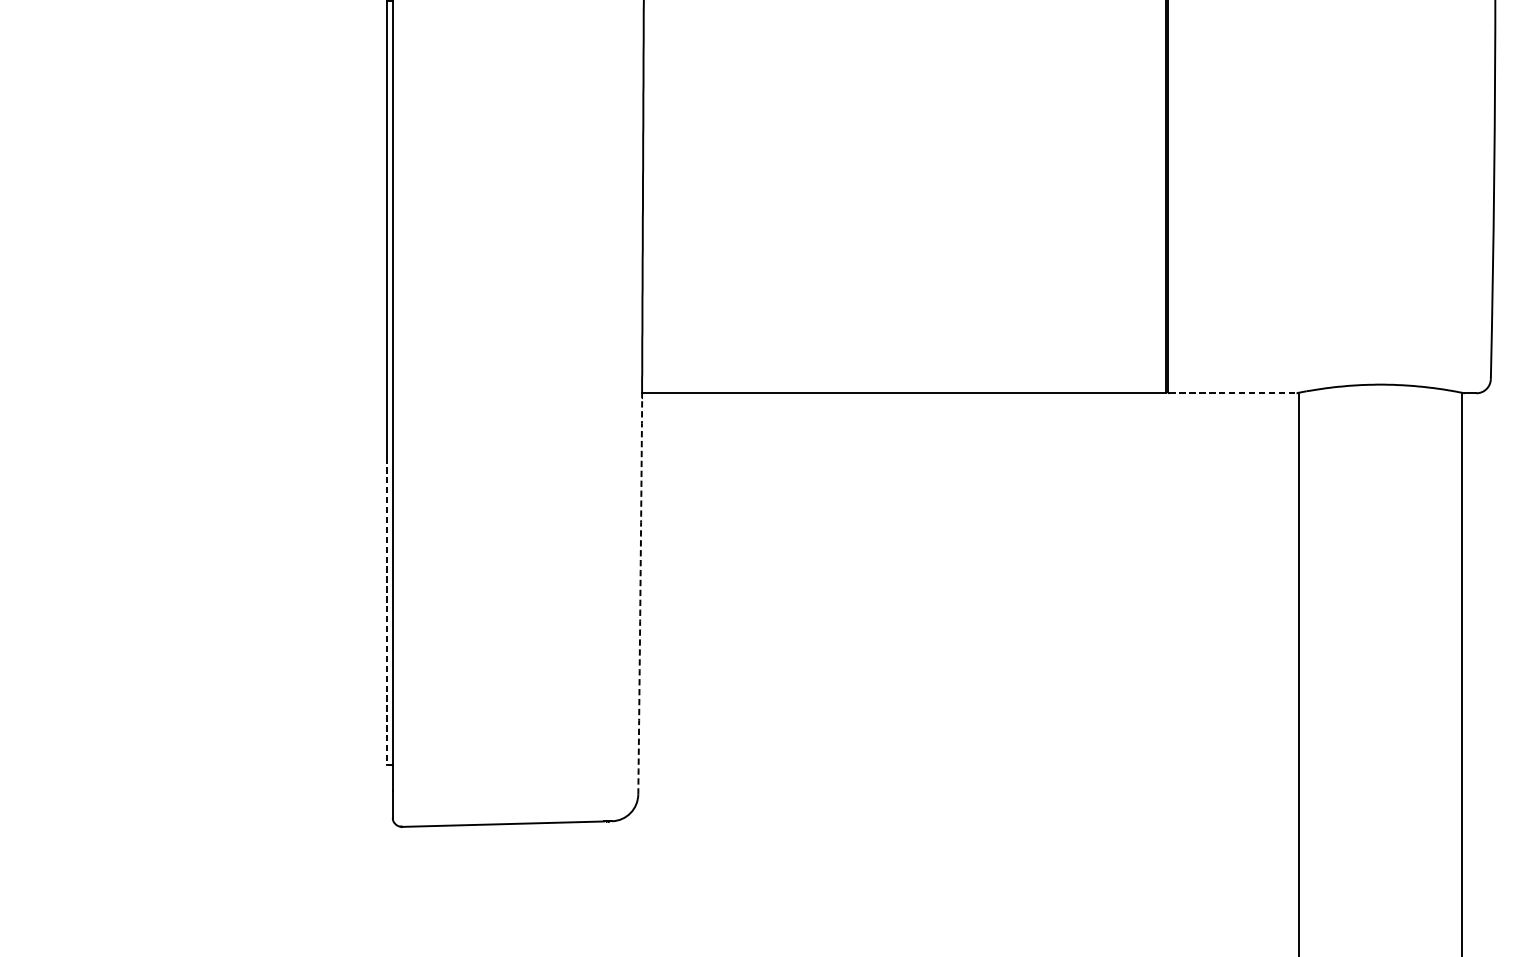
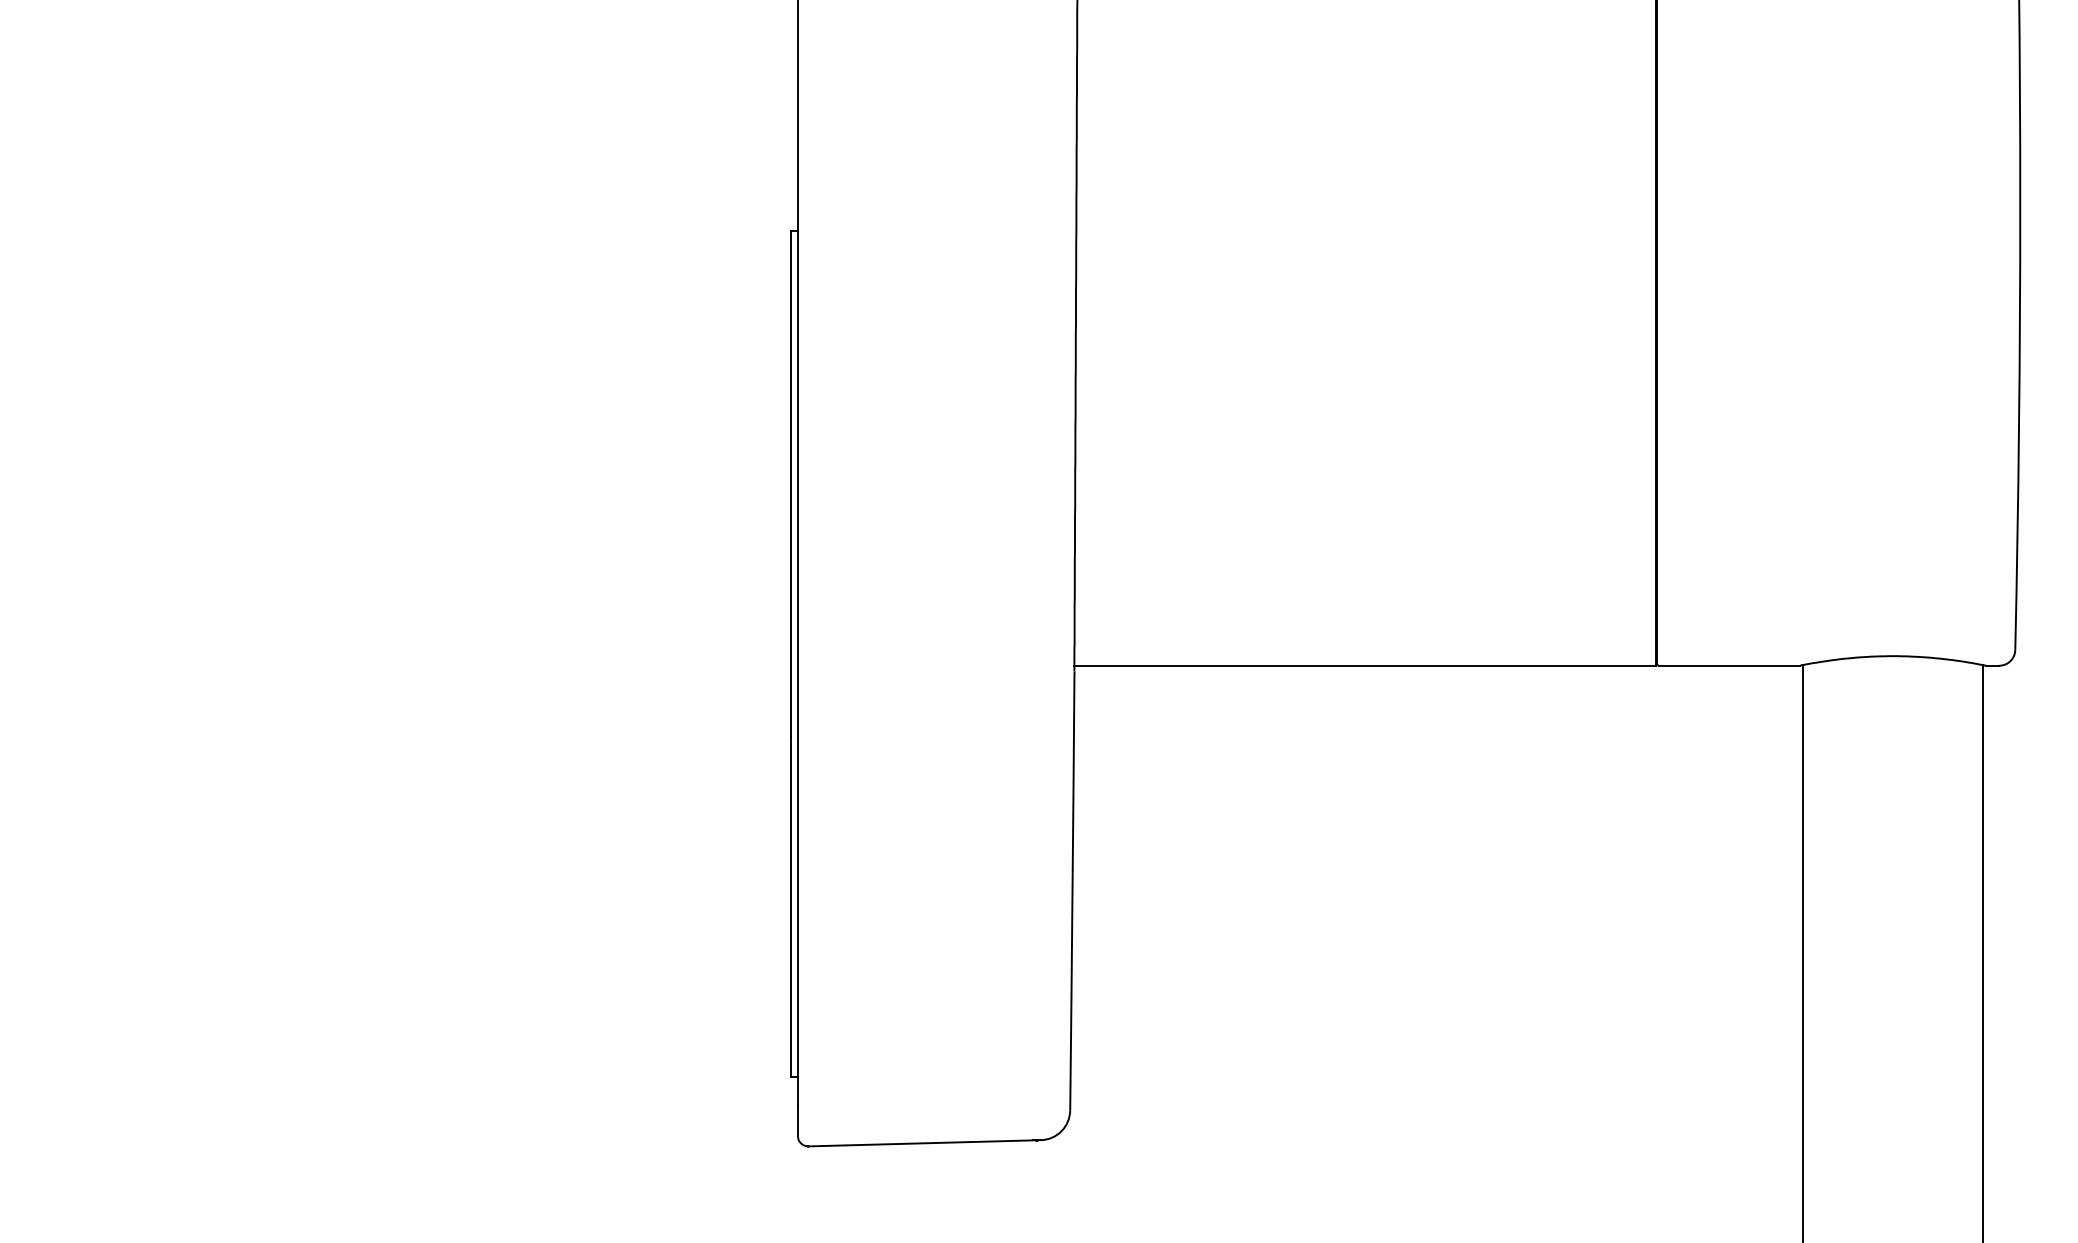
line: (1233, 393) -> (1729, 665), dashed -> solid
arc: (640, 596) -> (1072, 891), dashed -> solid
line: (386, 611) -> (791, 907), dashed -> solid

